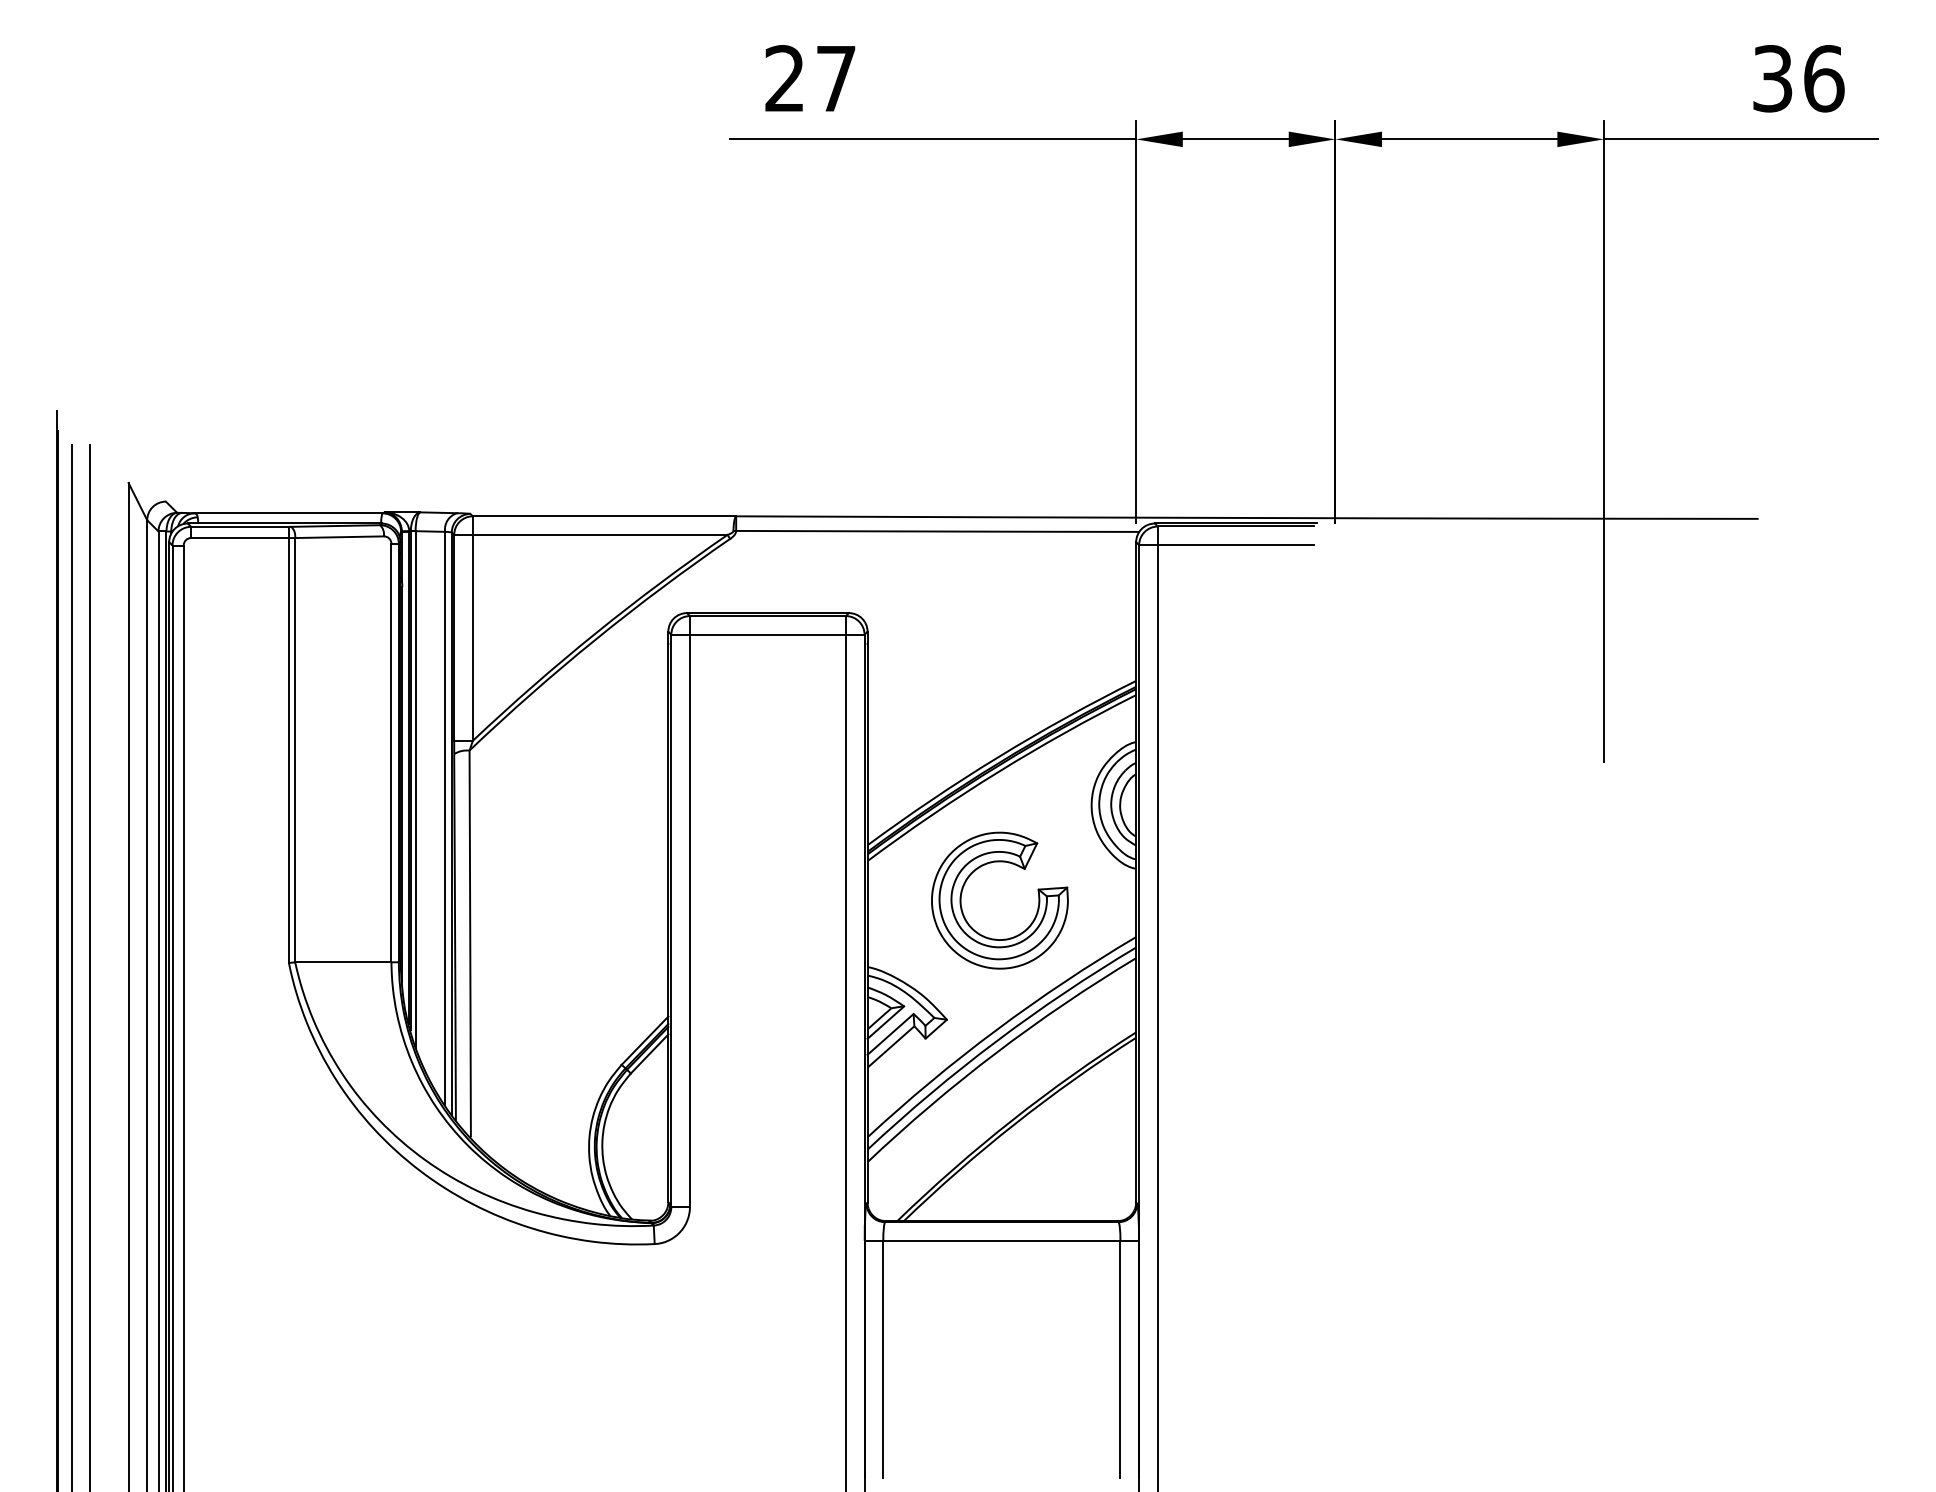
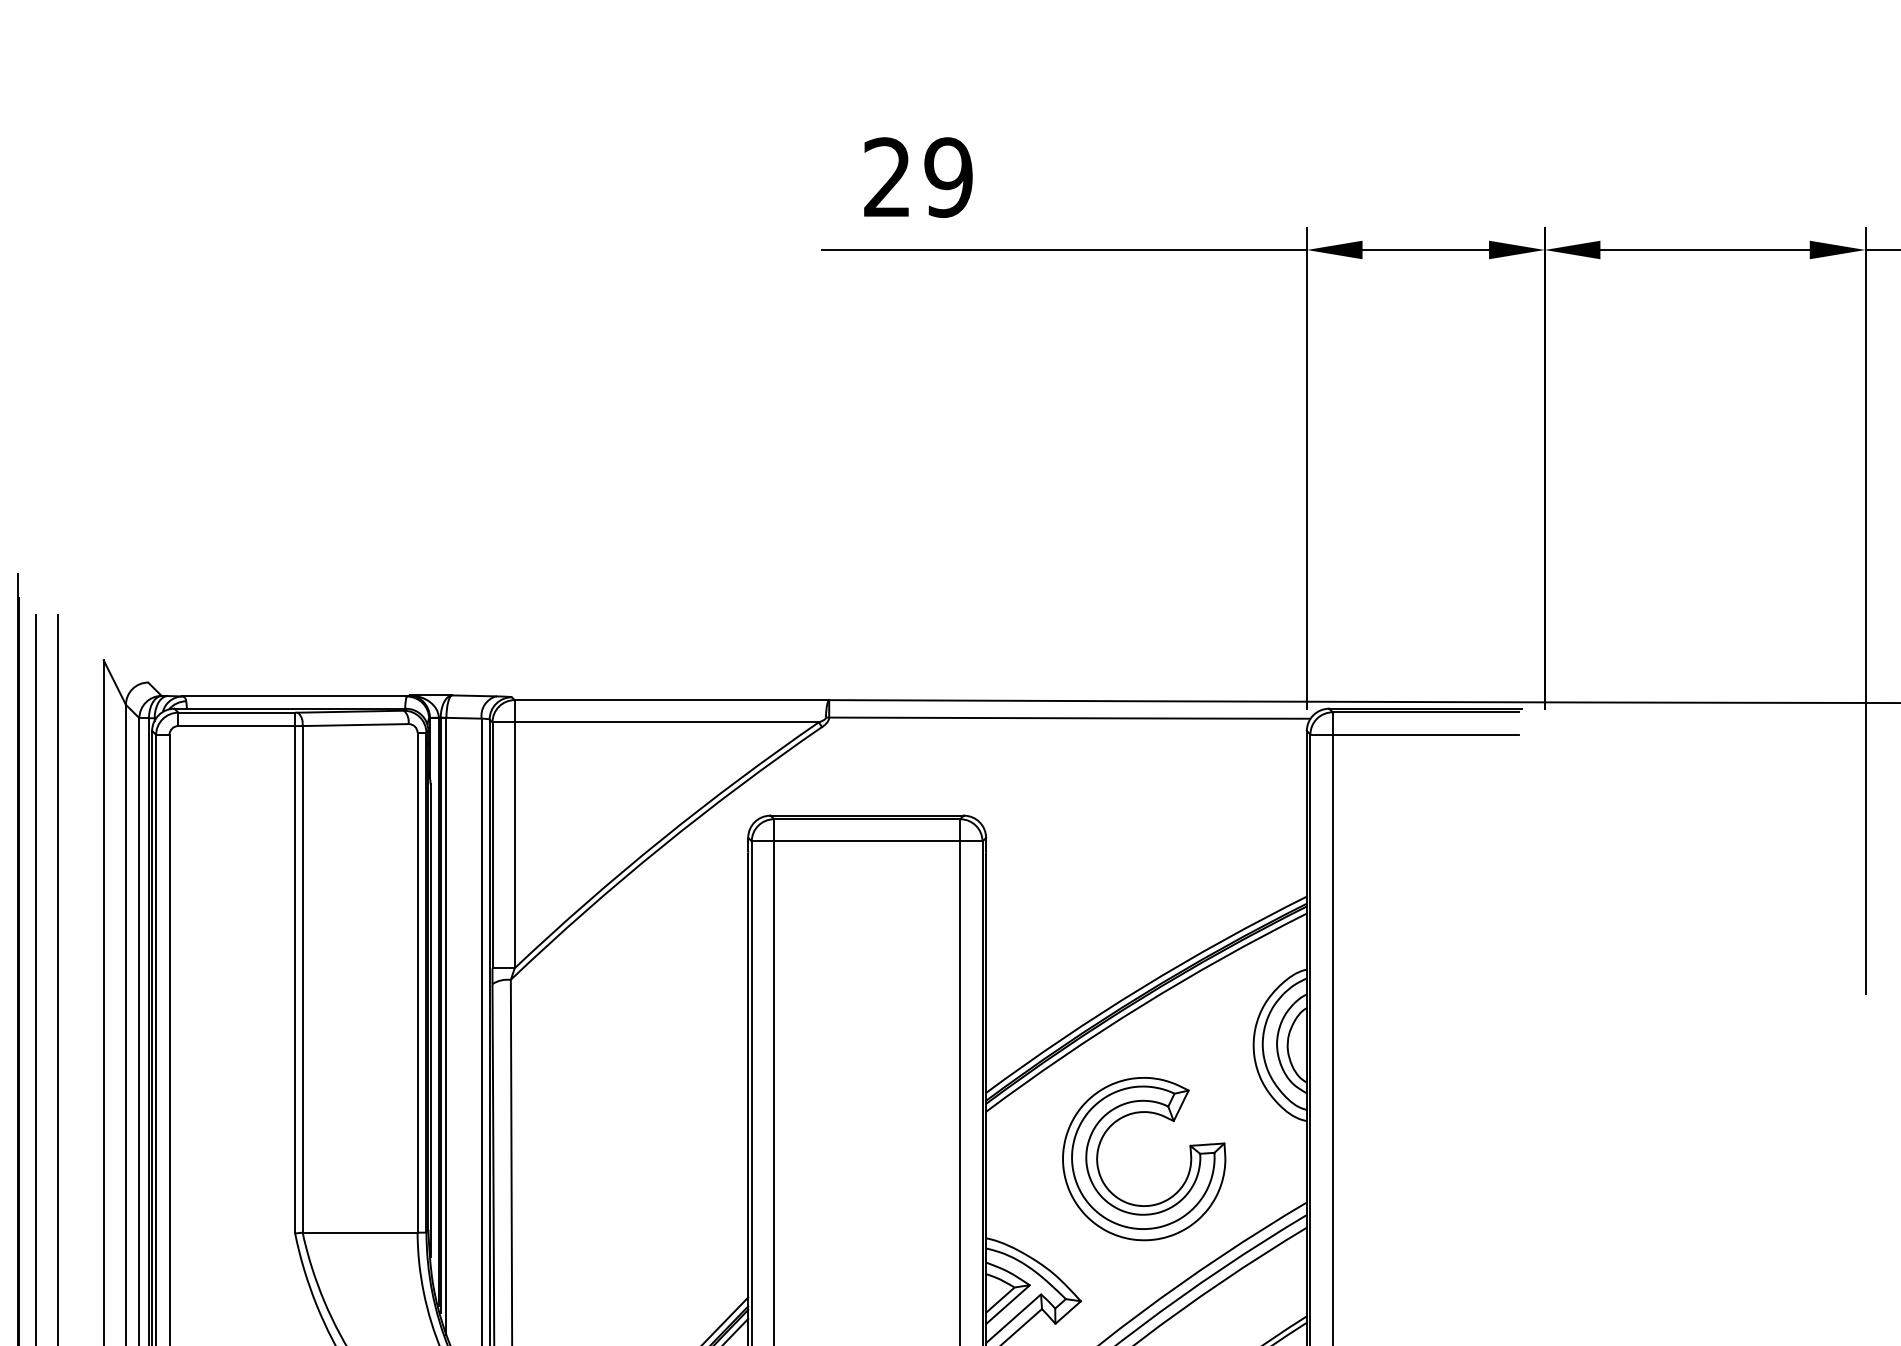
text: (835, 78) -> (947, 177), 27 -> 29

